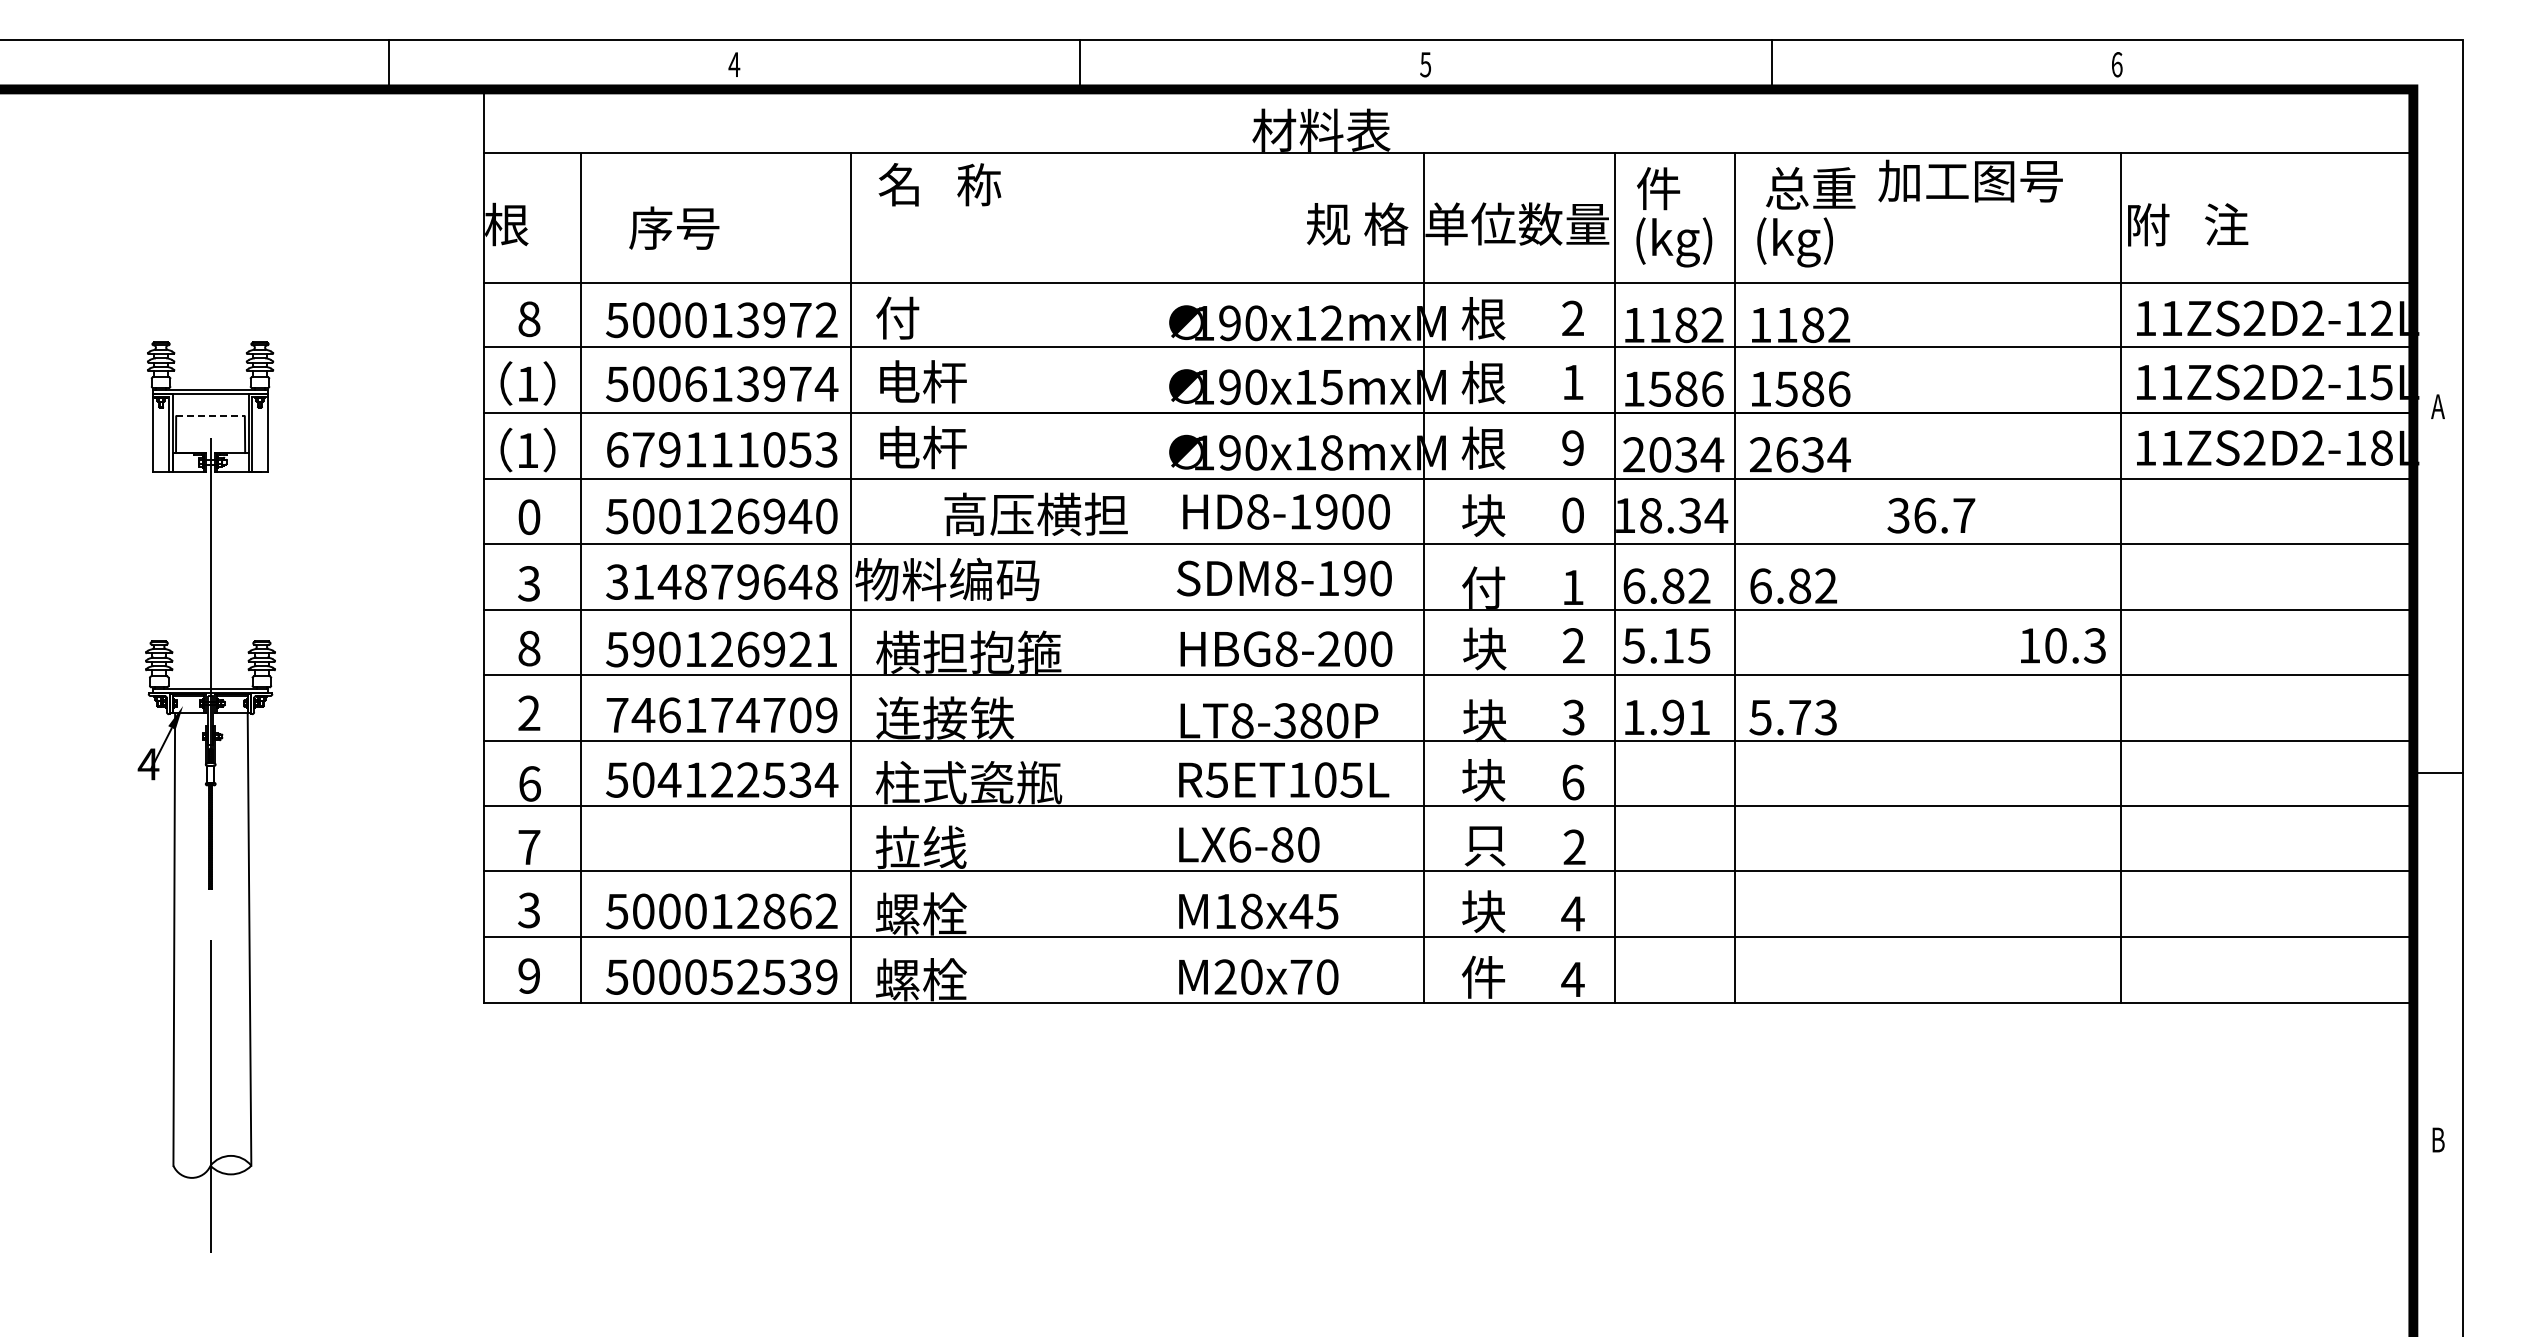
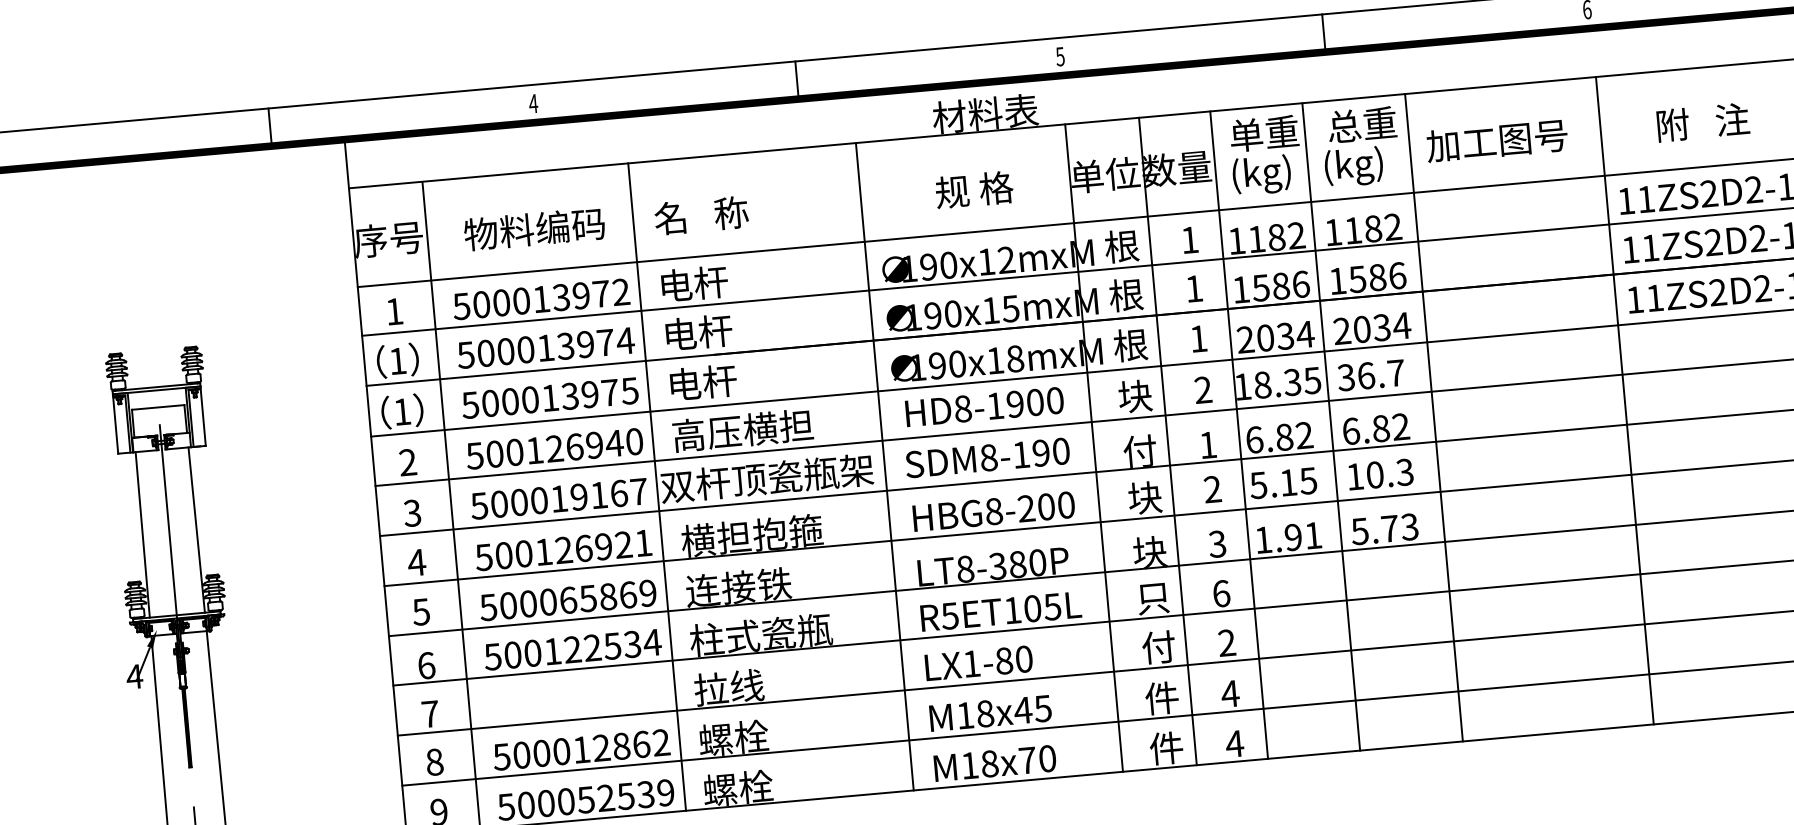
text: (1970, 180) -> (1497, 140), moved
text: (939, 184) -> (701, 215), moved
text: (1682, 188) -> (1264, 133), 件 -> 单重
text: (1357, 223) -> (974, 189), moved
text: (530, 224) -> (389, 239), 根 -> 序号
text: (2188, 224) -> (1703, 122), moved
text: (721, 227) -> (534, 228), 序号 -> 物料编码
text: (921, 317) -> (693, 283), 付 -> 电杆
text: (1572, 317) -> (1189, 239), 2 -> 1
text: (529, 319) -> (394, 311), 8 -> 1
text: (696, 383) -> (526, 349), 500613974 -> 500013974
line: (211, 416) -> (158, 407), dashed -> solid
text: (1572, 447) -> (1198, 338), 9 -> 1
text: (721, 449) -> (549, 397), 679111053 -> 500013975
text: (1787, 454) -> (1362, 329), 2634 -> 2034
text: (1035, 513) -> (742, 429), moved
text: (1572, 515) -> (1202, 390), 0 -> 2
text: (1716, 515) -> (1312, 380), 18.34 -> 18.35
text: (1931, 515) -> (1371, 375), moved
text: (529, 517) -> (408, 462), 0 -> 2
line: (1149, 577) -> (884, 466), added
line: (1521, 577) -> (1168, 441), added
line: (1870, 577) -> (1434, 417), added
text: (994, 579) -> (766, 478), 物料编码 -> 双杆顶瓷瓶架
line: (175, 580) -> (142, 534), added
line: (246, 580) -> (196, 530), added
text: (721, 581) -> (558, 498), 314879648 -> 500019167
text: (2063, 645) -> (1380, 474), moved
text: (529, 648) -> (417, 562), 8 -> 4
text: (643, 649) -> (504, 555), 590126921 -> 500126921
text: (528, 713) -> (420, 612), 2 -> 5
text: (708, 715) -> (558, 601), 746174709 -> 500065869
text: (669, 779) -> (532, 652), 504122534 -> 500122534
text: (1483, 780) -> (1153, 598), 块 -> 只
text: (1240, 844) -> (972, 663), LX6-80 -> LX1-80
text: (1484, 844) -> (1158, 647), 只 -> 付
text: (529, 910) -> (434, 762), 3 -> 8
text: (1483, 911) -> (1161, 698), 块 -> 件
text: (1238, 976) -> (979, 764), M20x70 -> M18x70

